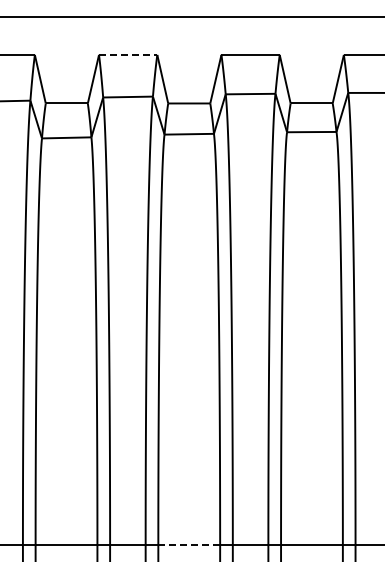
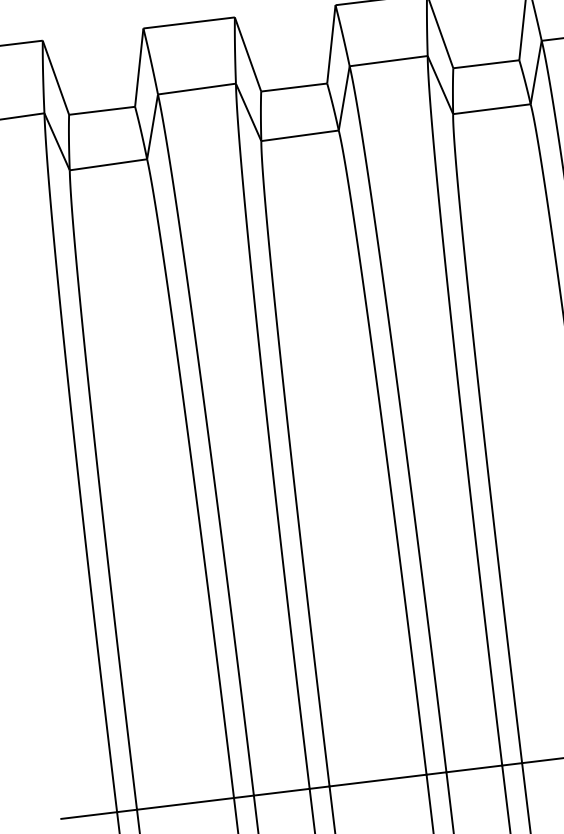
line: (128, 54) -> (189, 22), dashed -> solid
line: (189, 545) -> (378, 781), dashed -> solid

